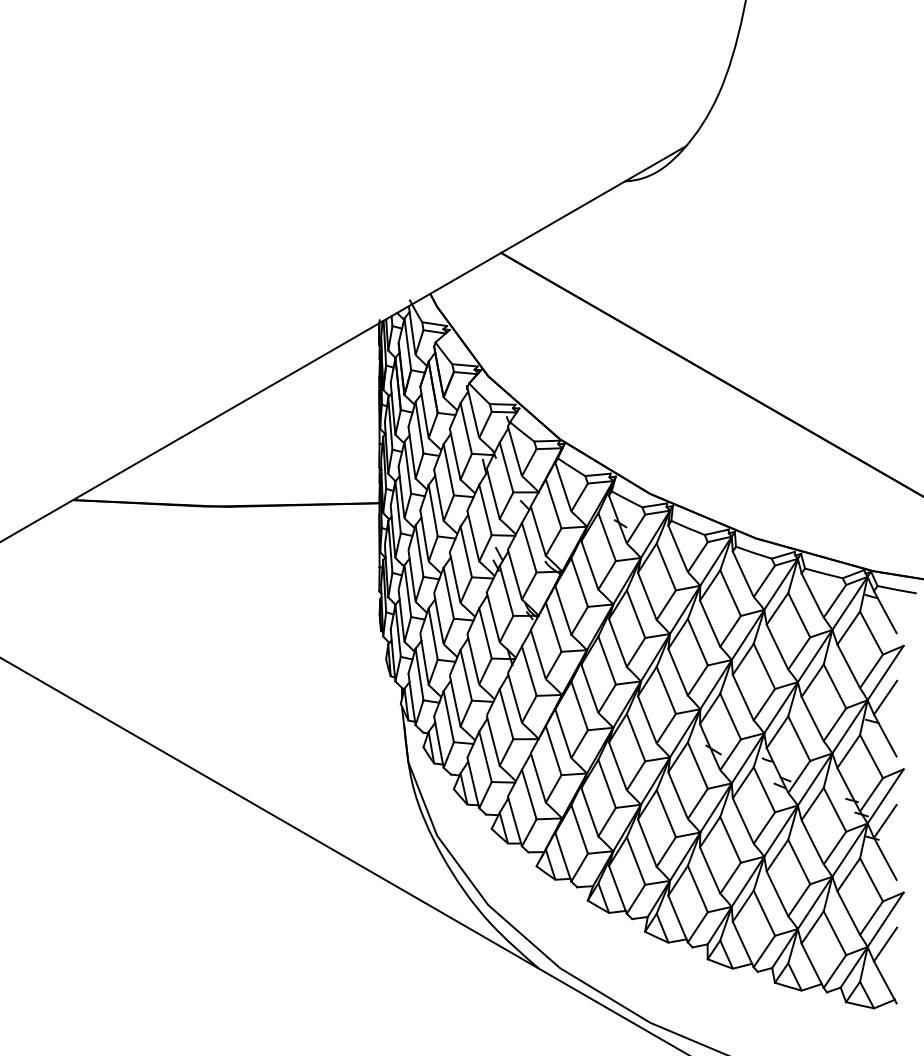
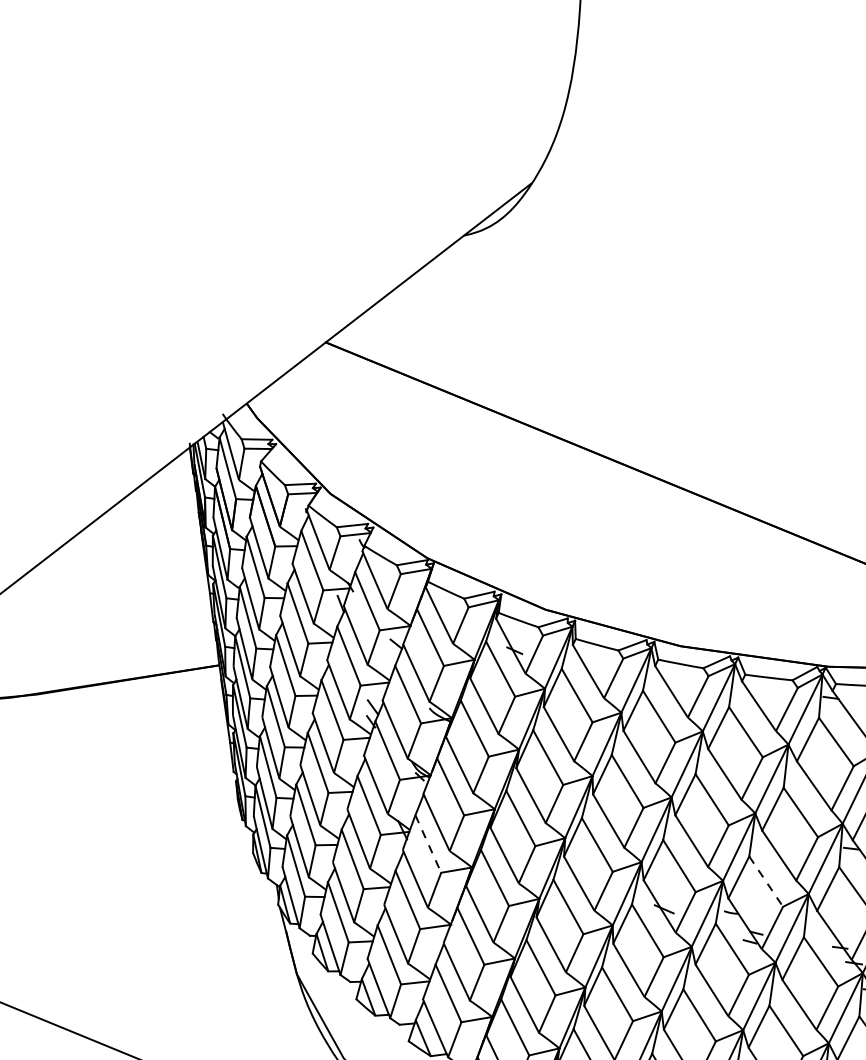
line: (529, 671) -> (428, 844), solid -> dashed
line: (799, 738) -> (766, 881), solid -> dashed

